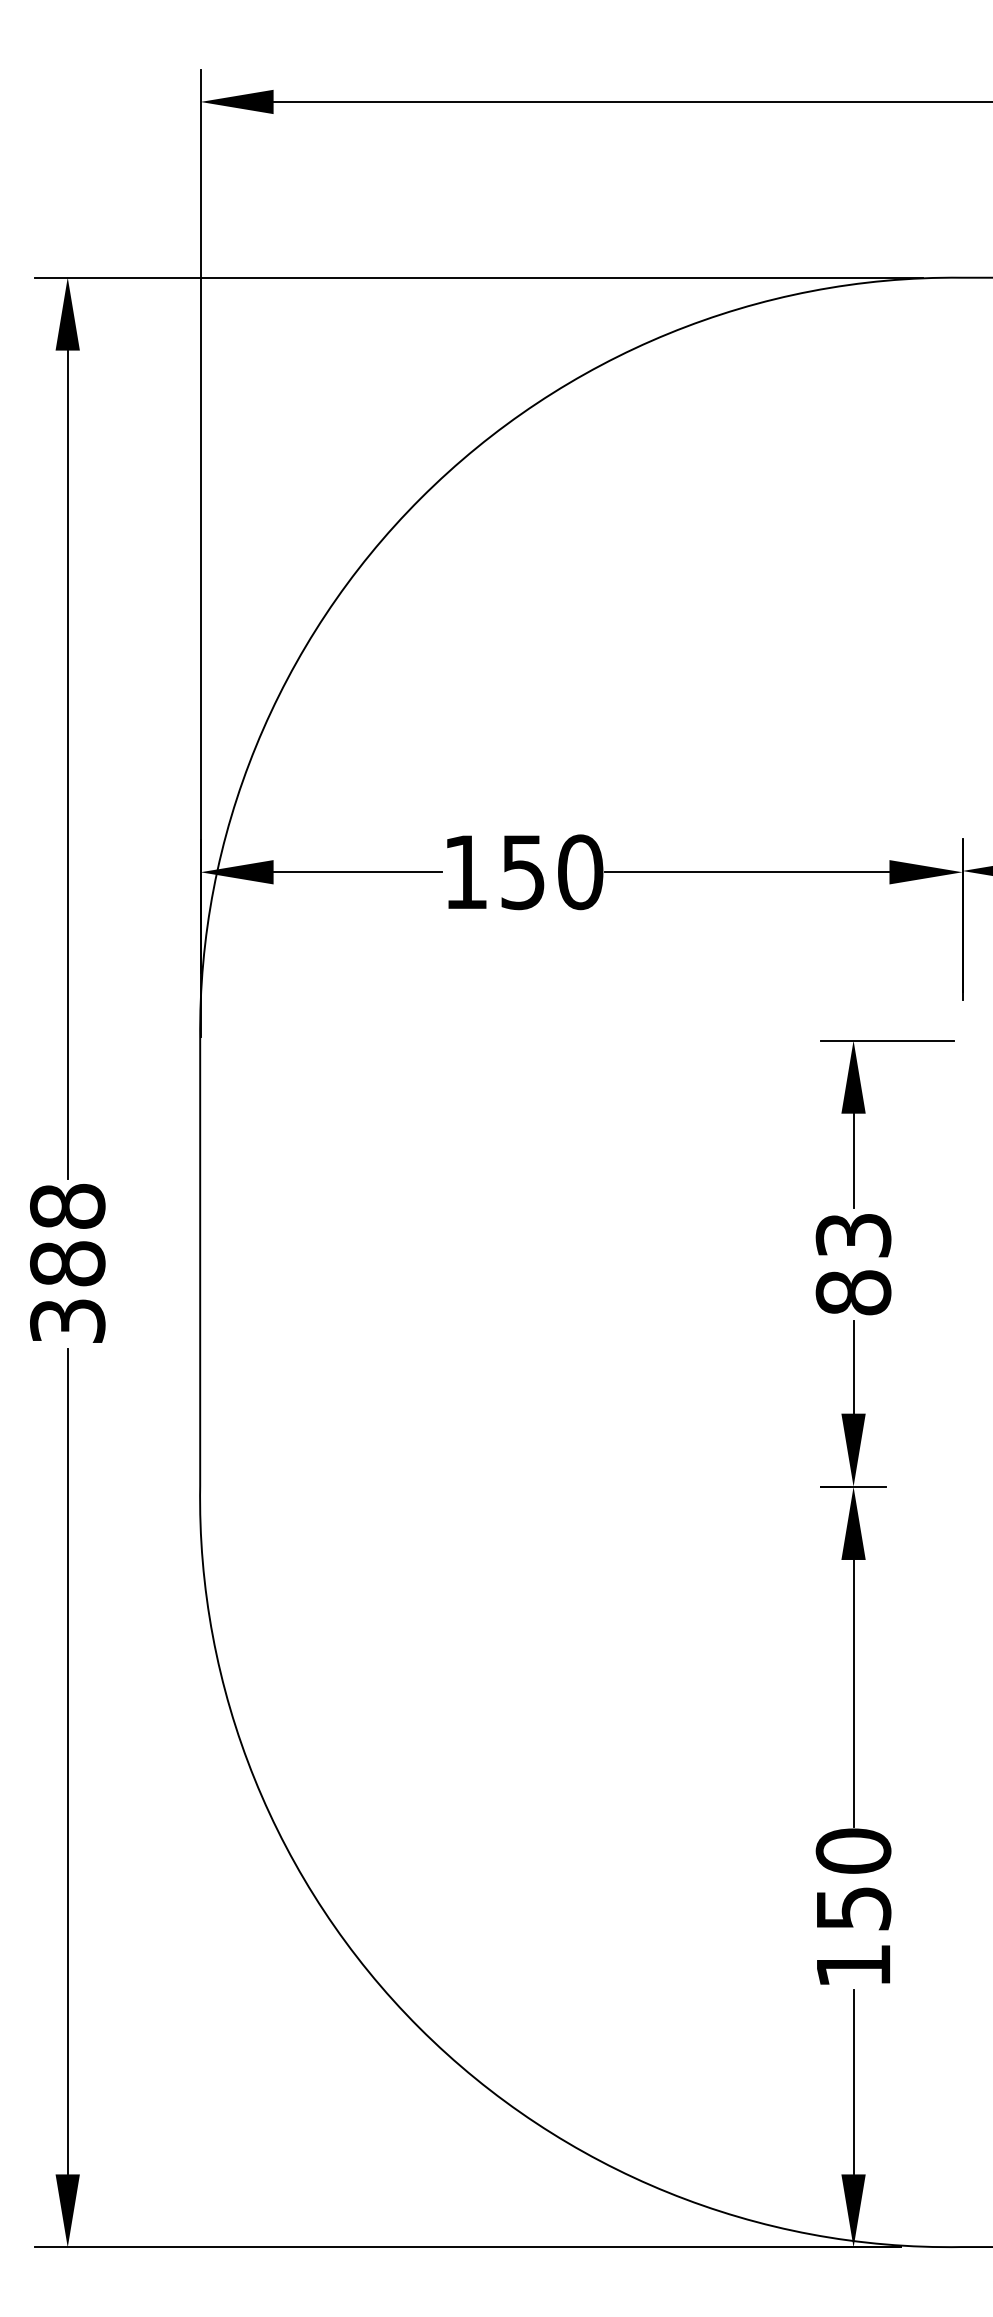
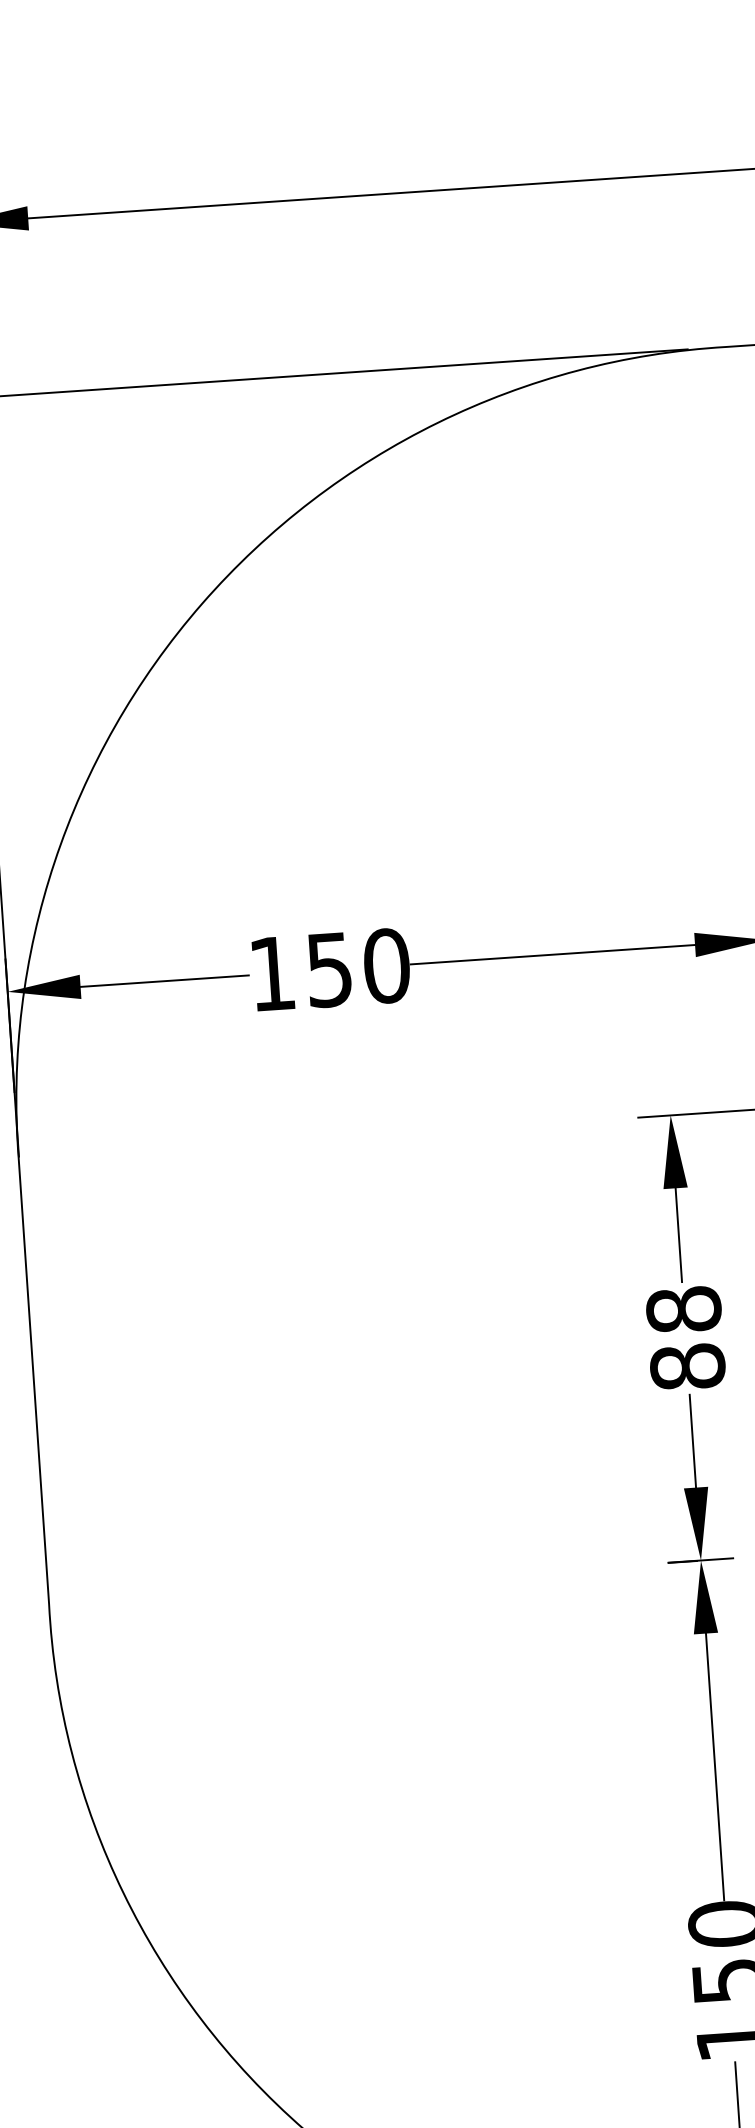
text: (853, 1235) -> (683, 1309), 83 -> 88

